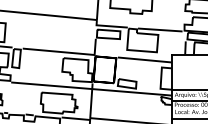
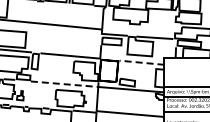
line: (144, 59) -> (141, 62), solid -> dashed
line: (51, 86) -> (64, 84), solid -> dashed

